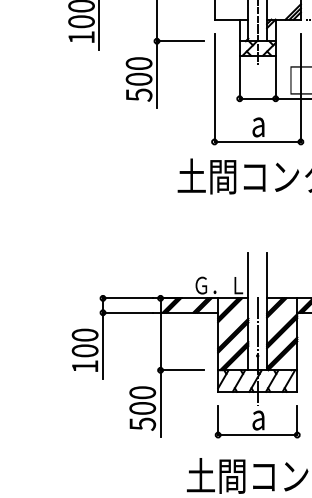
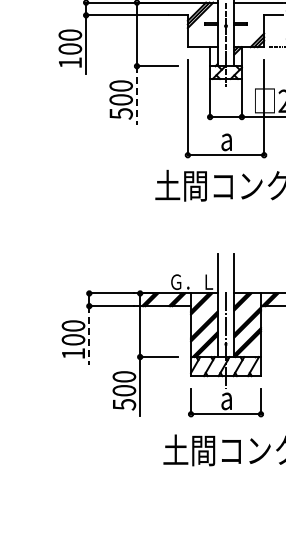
line: (157, 75) -> (137, 96), solid -> dashed
line: (103, 347) -> (89, 336), solid -> dashed

